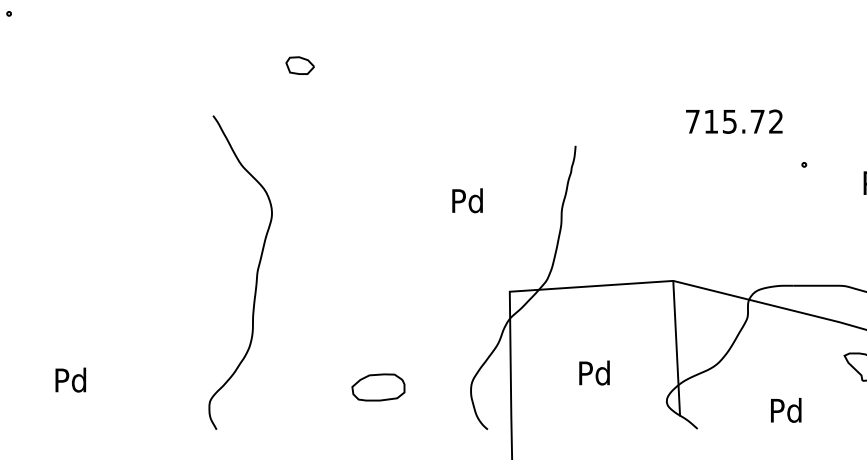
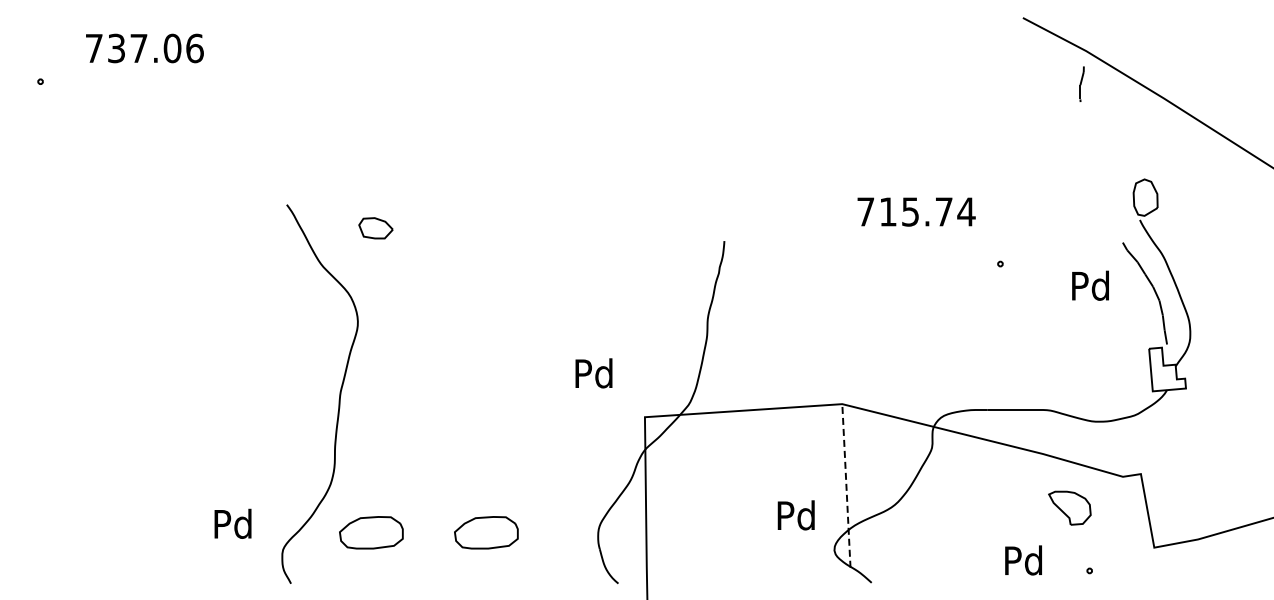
part: (299, 65) -> (375, 228), moved
text: (776, 121) -> (966, 211), 715.72 -> 715.74
text: (467, 200) -> (593, 373), moved
line: (676, 348) -> (846, 485), solid -> dashed
text: (593, 373) -> (795, 515), moved
text: (70, 379) -> (232, 523), moved
part: (283, 387) -> (371, 532), added
text: (786, 410) -> (1023, 560), moved

